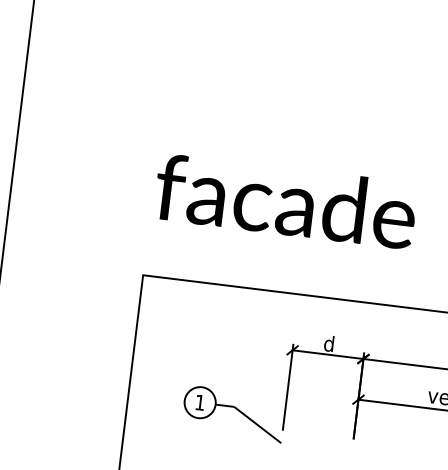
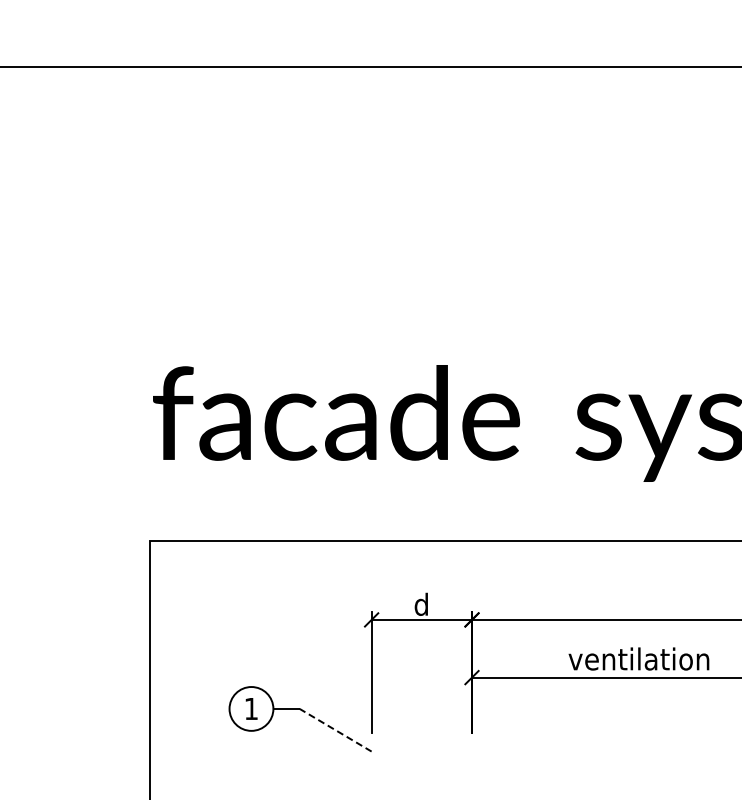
line: (257, 425) -> (335, 730), solid -> dashed

